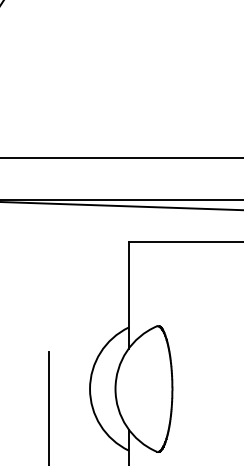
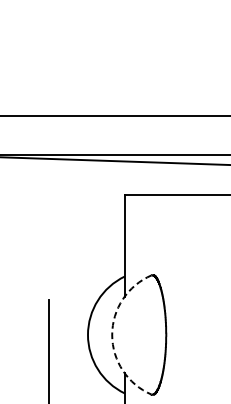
arc: (115, 389) -> (112, 335), solid -> dashed

